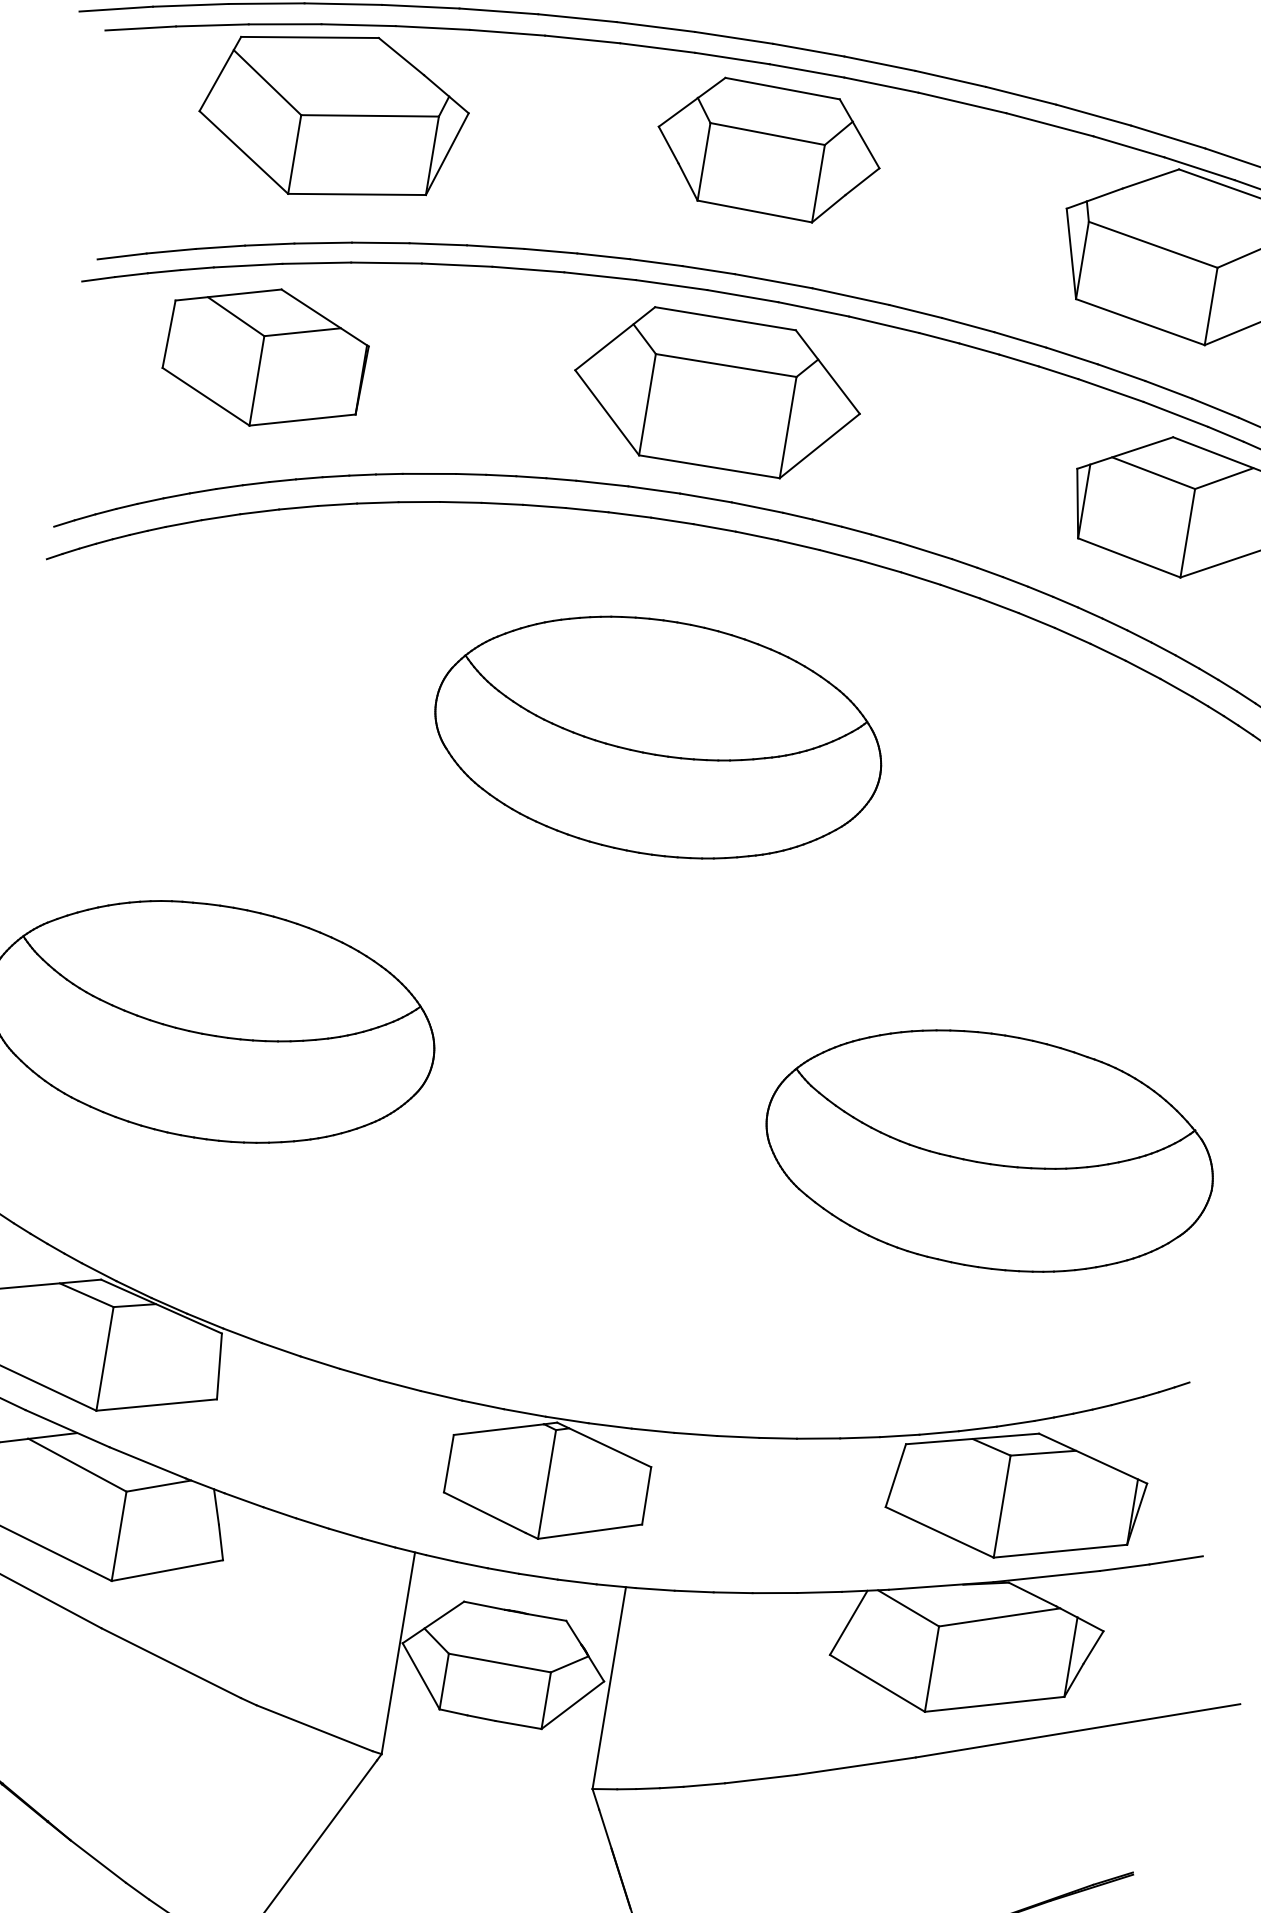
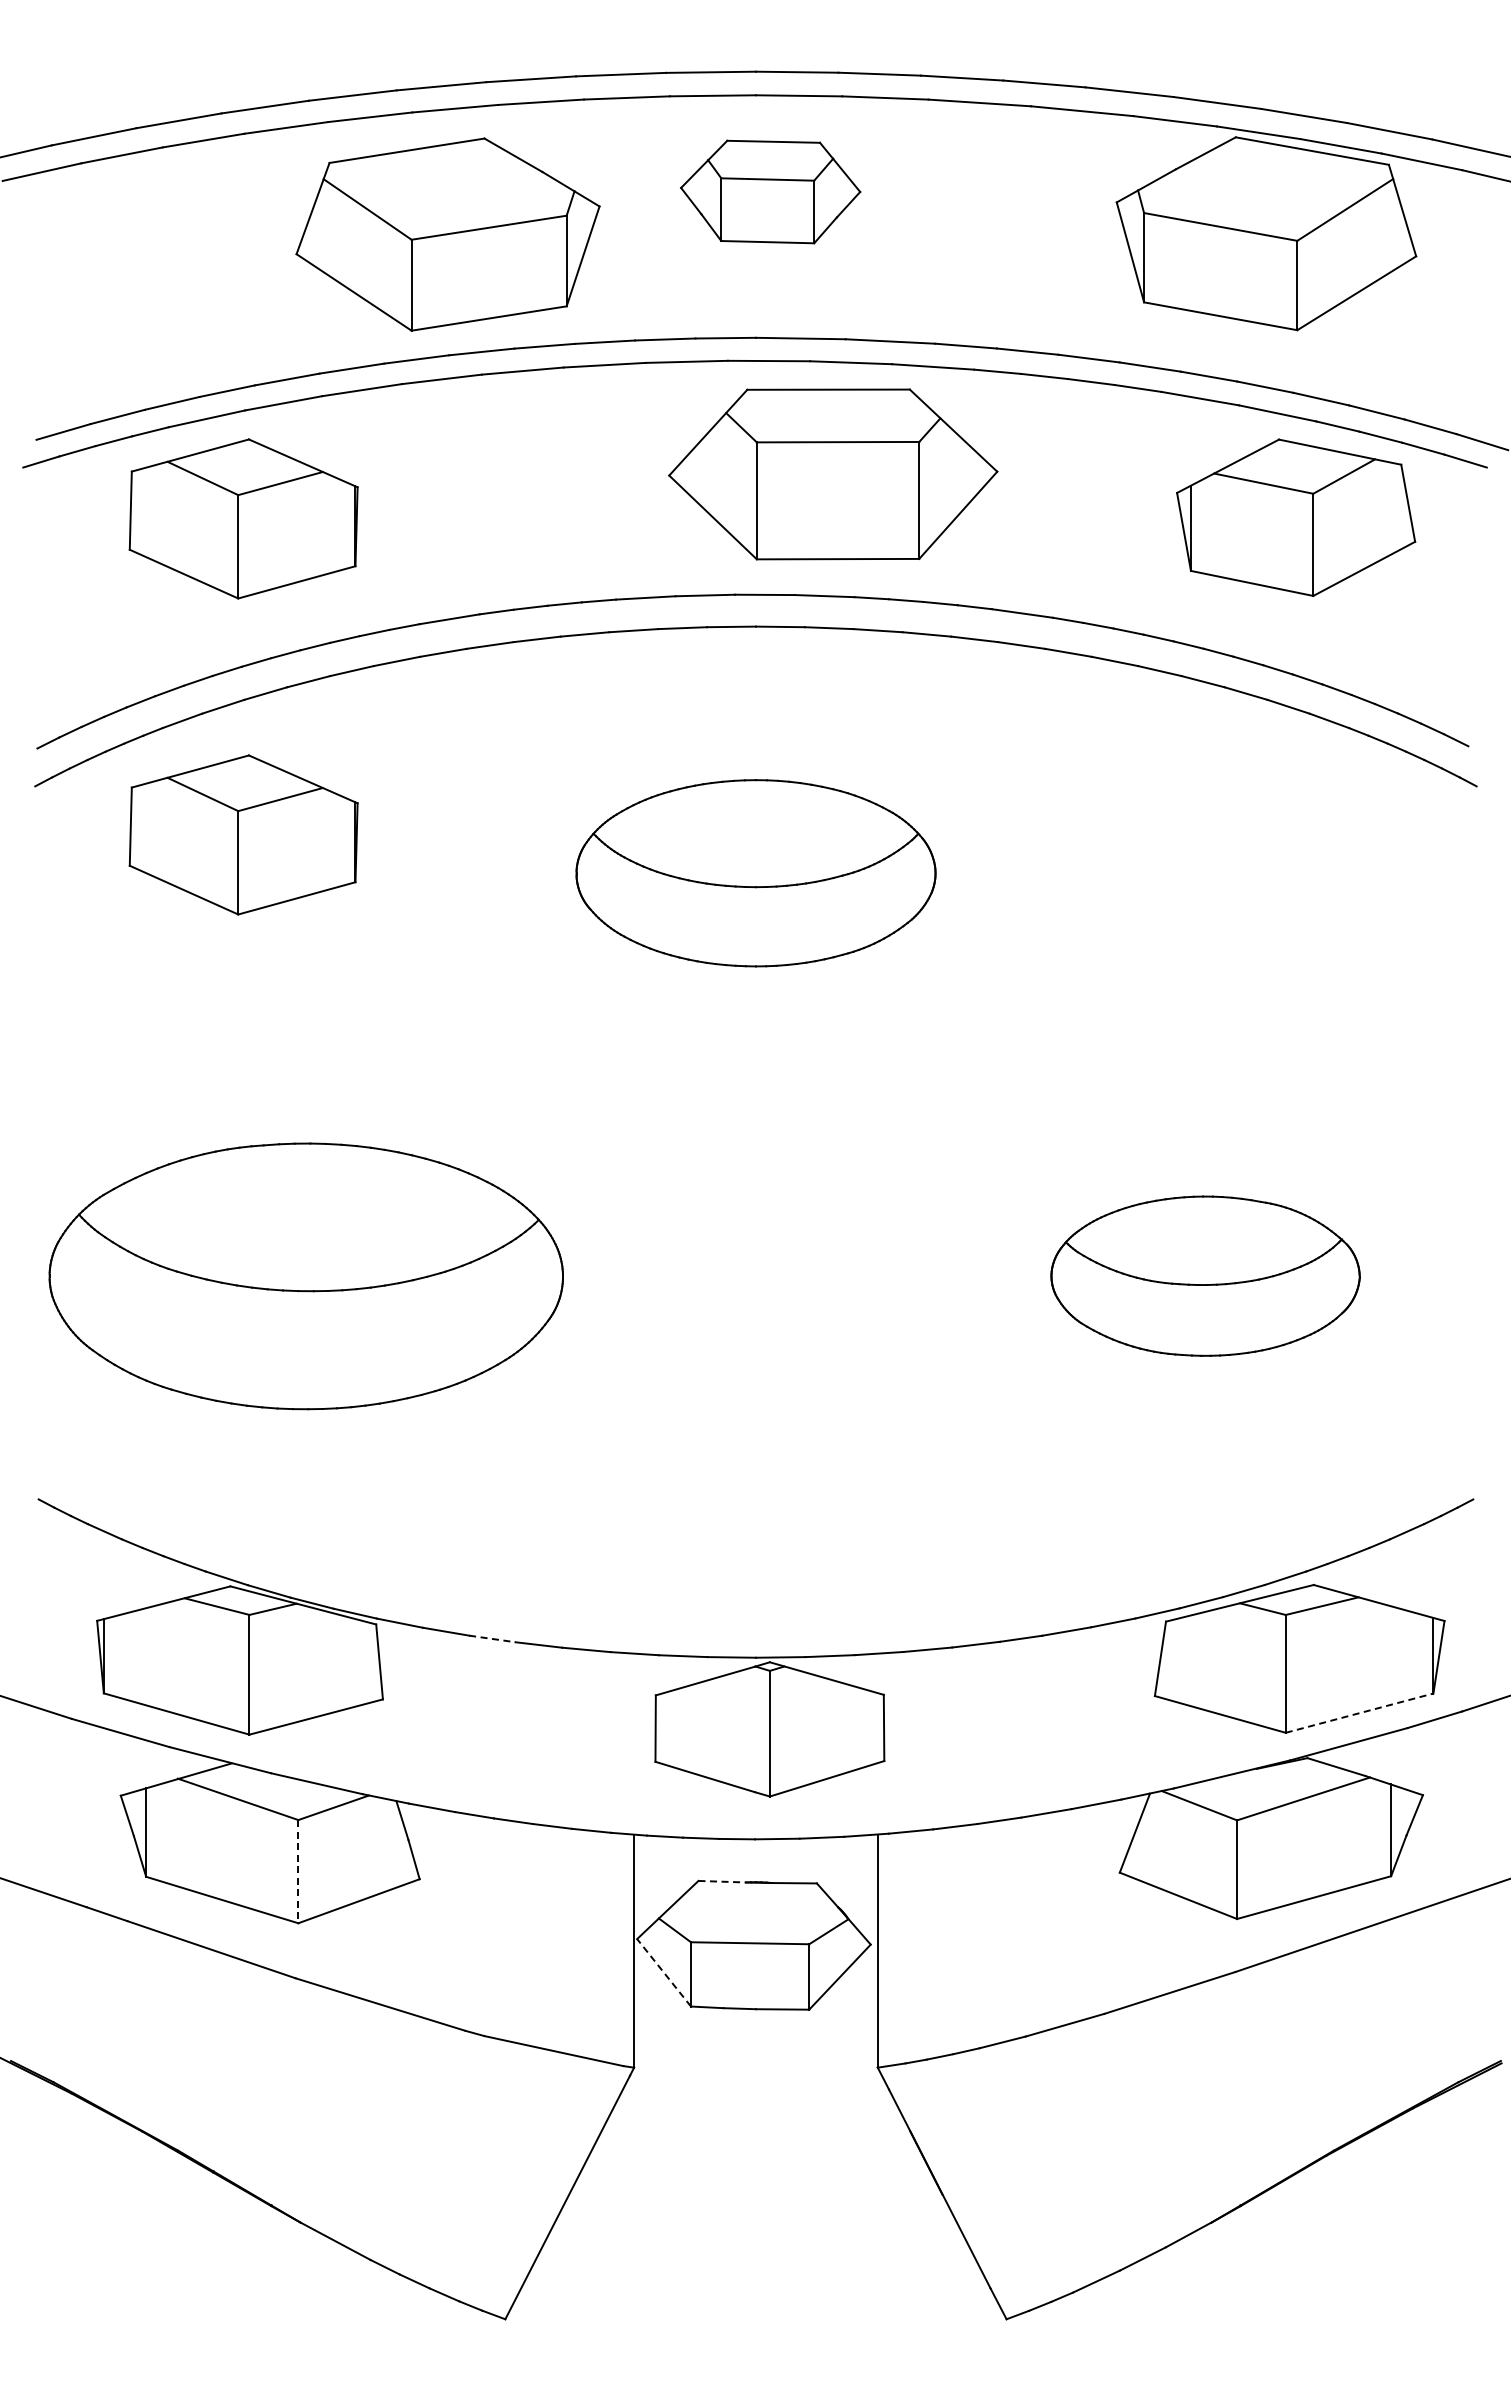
part: (333, 115) -> (447, 234), moved
part: (768, 149) -> (770, 191), size x0.7
part: (717, 392) -> (833, 474), moved
part: (220, 630) -> (243, 834), added
part: (657, 737) -> (755, 873), size x0.7
part: (989, 1150) -> (1205, 1275), size x0.6
line: (320, 1363) -> (492, 1639), solid -> dashed
line: (119, 1536) -> (298, 1871), solid -> dashed
line: (1061, 1551) -> (1360, 1713), solid -> dashed
line: (484, 1605) -> (722, 1881), solid -> dashed
line: (420, 1675) -> (663, 1972), solid -> dashed

